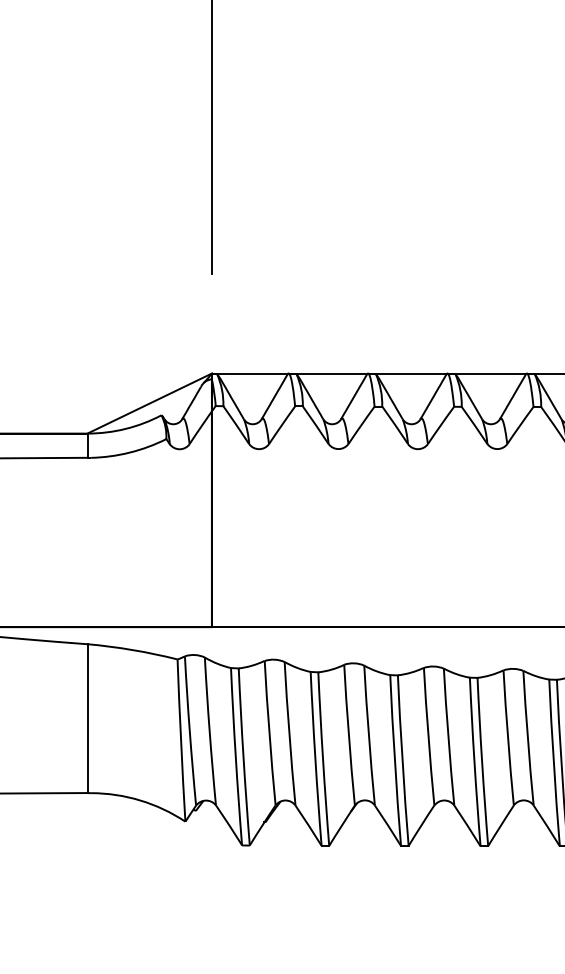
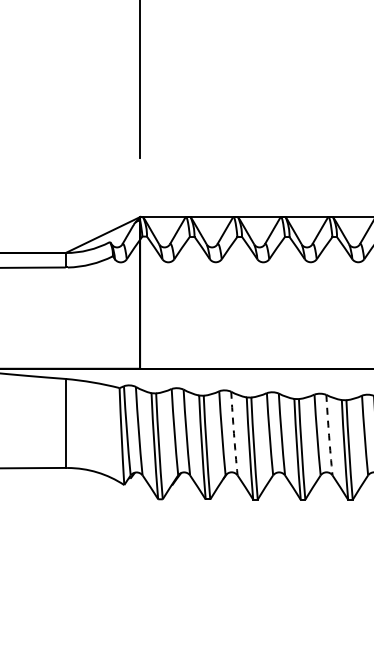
arc: (368, 735) -> (233, 433), solid -> dashed
arc: (528, 738) -> (329, 435), solid -> dashed

